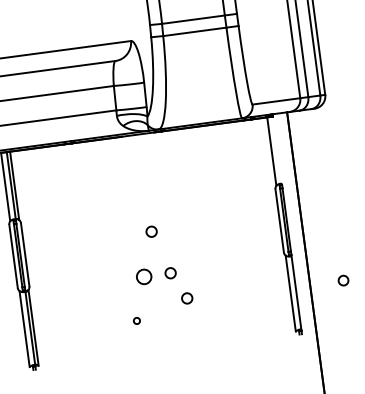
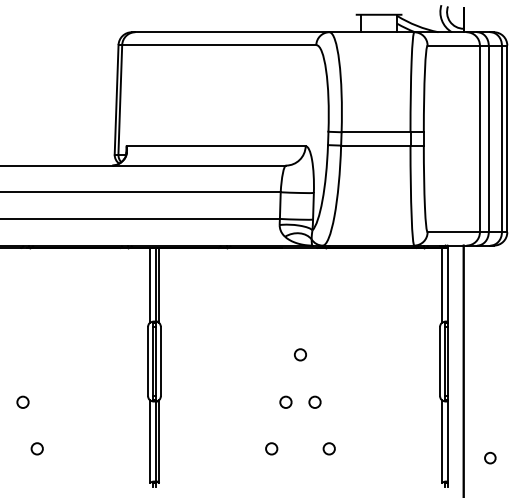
line: (277, 150) -> (447, 285), added
circle: (143, 276) -> (285, 401), size x0.71
circle: (343, 280) -> (490, 457), moved
circle: (186, 298) -> (328, 448), moved
circle: (136, 320) -> (271, 448), size x1.67

